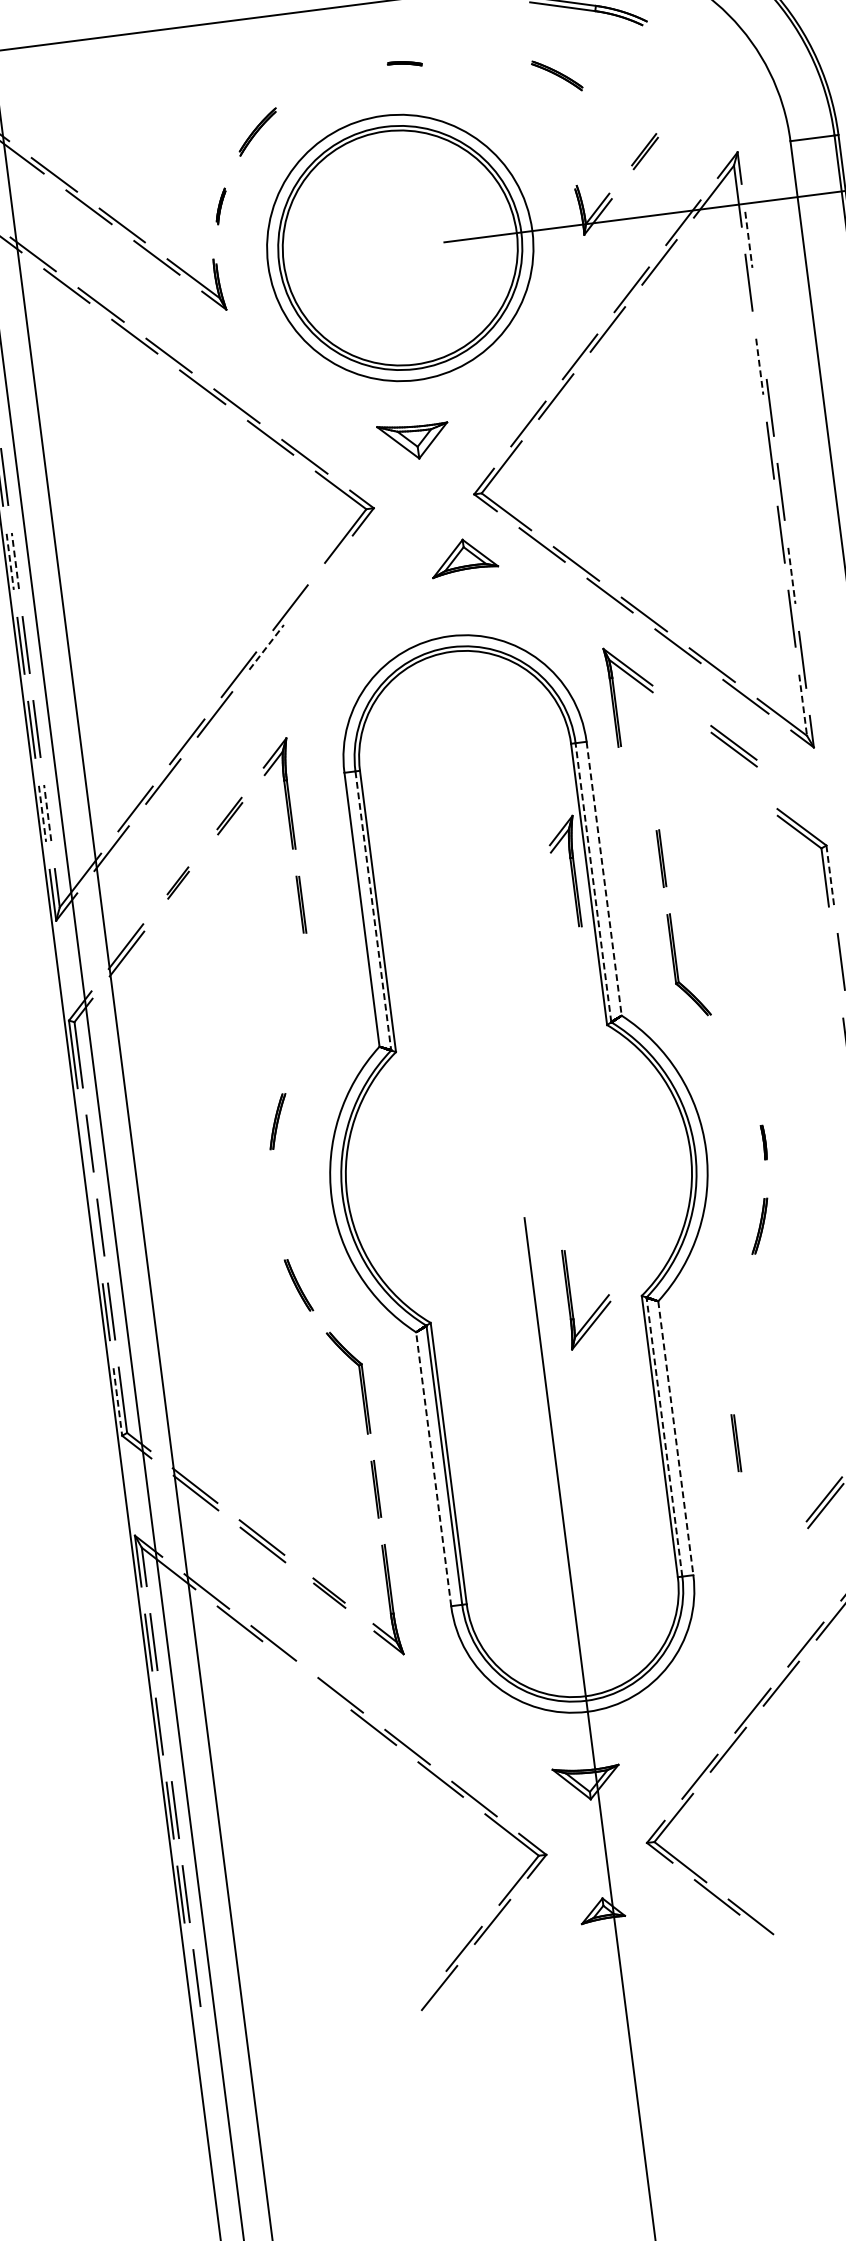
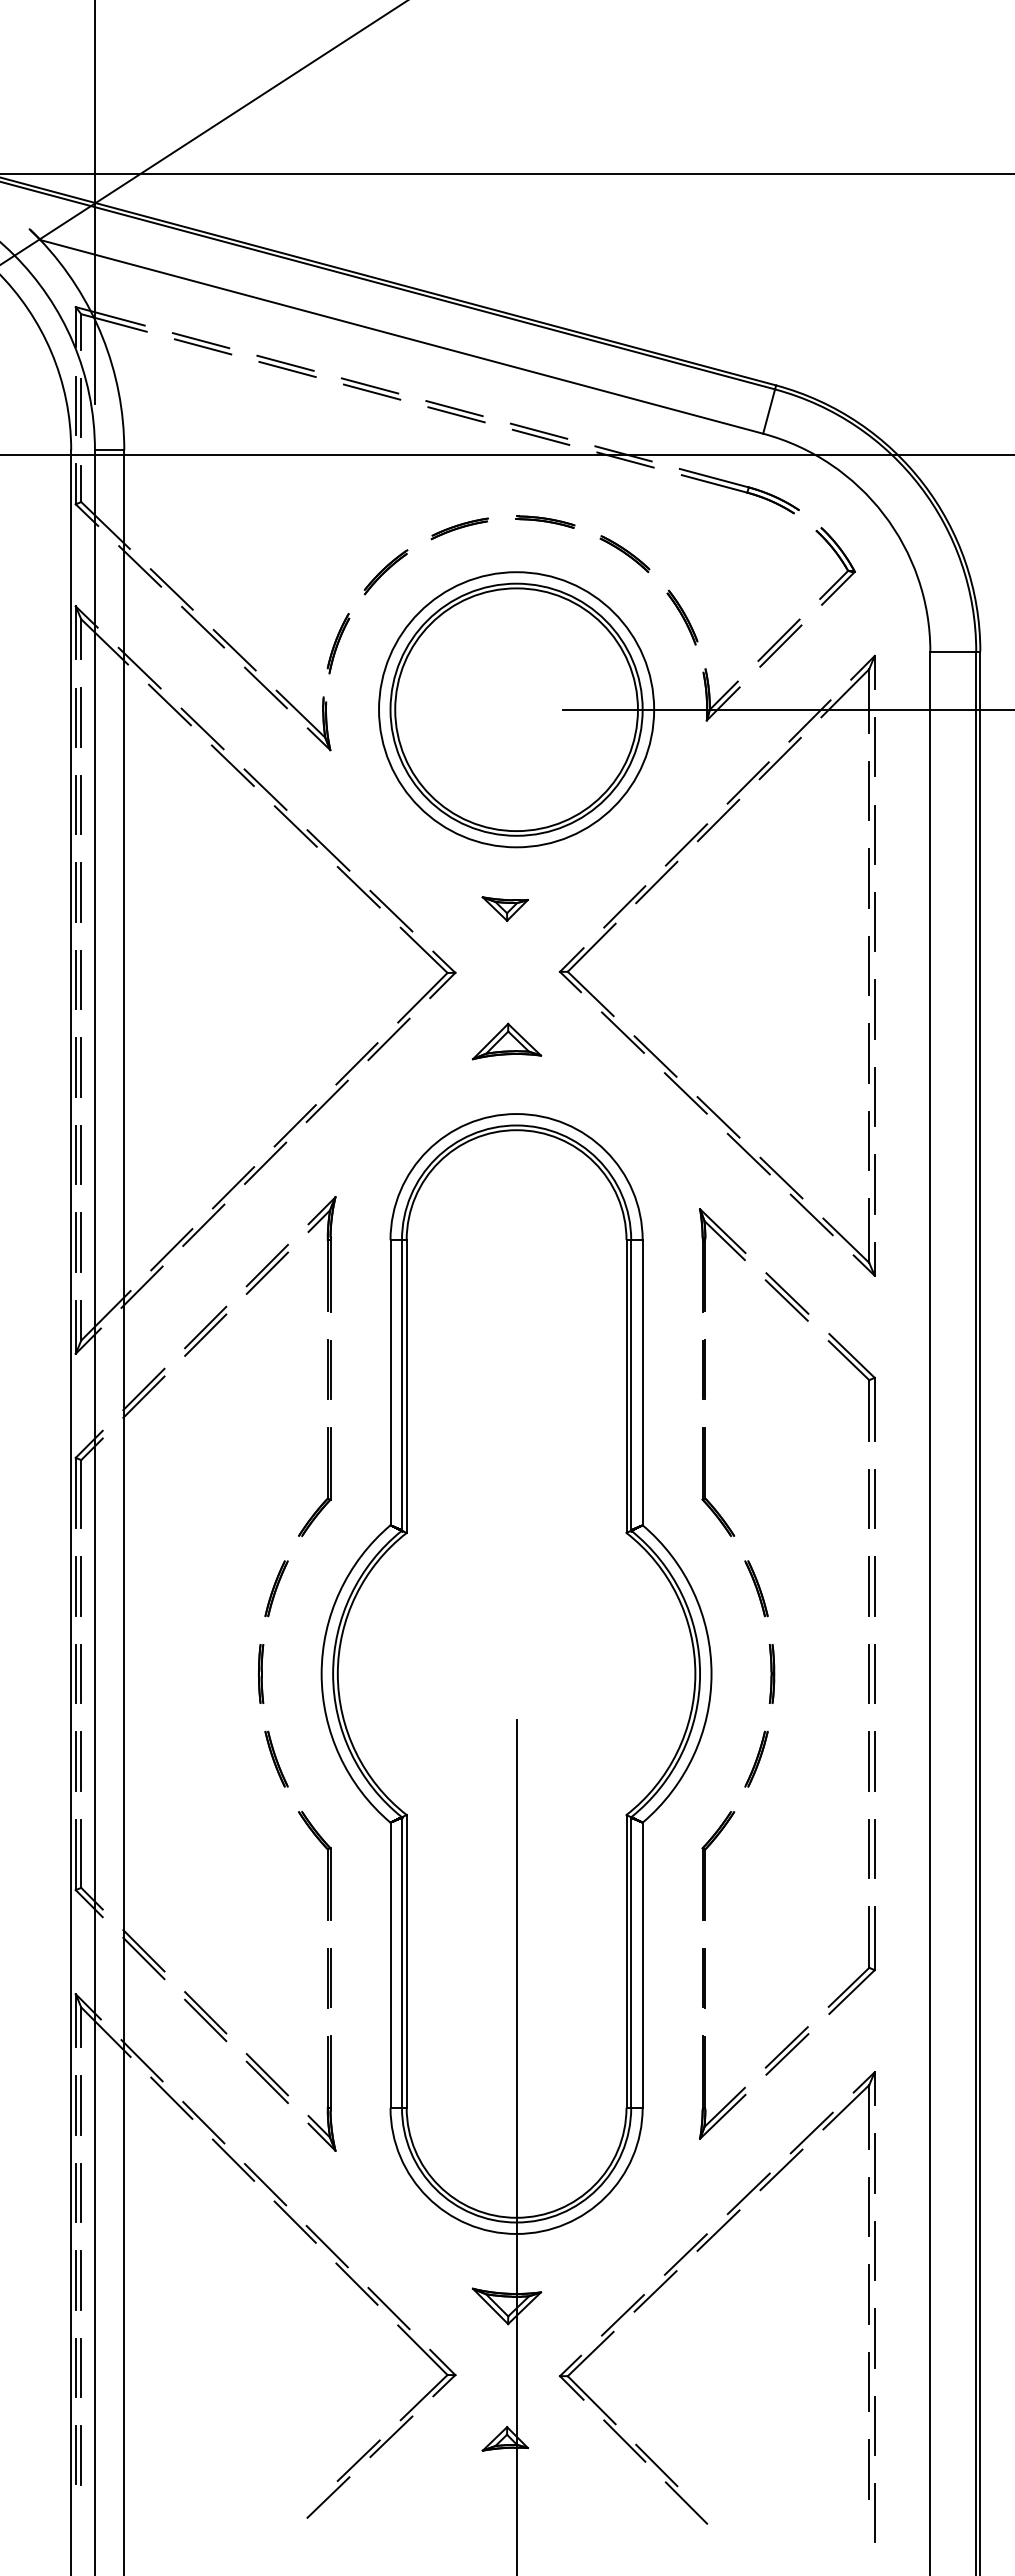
part: (404, 63) -> (545, 521), size x1.67
part: (694, 66) -> (841, 562), added
part: (556, 76) -> (624, 554), moved
part: (323, 80) -> (459, 528), added
part: (548, 138) -> (682, 617), added
part: (644, 151) -> (779, 642), size x1.43
part: (221, 206) -> (338, 643), size x1.67
line: (748, 240) -> (874, 747), dashed -> solid
line: (759, 323) -> (874, 834), added
line: (760, 367) -> (869, 879), dashed -> solid
part: (413, 440) -> (504, 908), size x0.62
part: (464, 556) -> (507, 1041), moved
line: (15, 560) -> (81, 979), dashed -> solid
line: (9, 562) -> (75, 980), dashed -> solid
line: (791, 576) -> (874, 1097), dashed -> solid
line: (317, 580) -> (388, 1039), added
line: (266, 647) -> (327, 1101), dashed -> solid
part: (639, 683) -> (732, 1249), moved
line: (803, 705) -> (869, 1231), dashed -> solid
part: (733, 745) -> (786, 1296), moved
line: (47, 812) -> (81, 1241), dashed -> solid
line: (42, 814) -> (75, 1243), dashed -> solid
part: (229, 816) -> (267, 1269), size x1.43
part: (566, 872) -> (604, 1371), removed
line: (830, 875) -> (874, 1409), dashed -> solid
line: (603, 878) -> (642, 1382), dashed -> solid
line: (593, 881) -> (631, 1384), dashed -> solid
part: (177, 882) -> (205, 1330), size x1.67
line: (372, 911) -> (401, 1385), dashed -> solid
line: (836, 962) -> (869, 1498), added
part: (313, 1013) -> (327, 1482), added
part: (738, 1062) -> (756, 1588), added
part: (763, 1142) -> (771, 1673), size x1.67
line: (84, 1144) -> (75, 1586), added
part: (273, 1204) -> (261, 1673), added
line: (95, 1227) -> (75, 1673), added
part: (599, 1305) -> (733, 2097), moved
part: (723, 1334) -> (705, 1865), added
line: (117, 1402) -> (75, 1855), dashed -> solid
line: (664, 1436) -> (631, 1962), dashed -> solid
line: (675, 1438) -> (642, 1965), dashed -> solid
line: (433, 1469) -> (390, 1965), dashed -> solid
part: (329, 1593) -> (267, 2078), size x1.43
line: (306, 1675) -> (233, 2159), added
line: (164, 1725) -> (81, 2192), added
line: (784, 1948) -> (686, 2502), added
line: (191, 1978) -> (75, 2455), added

